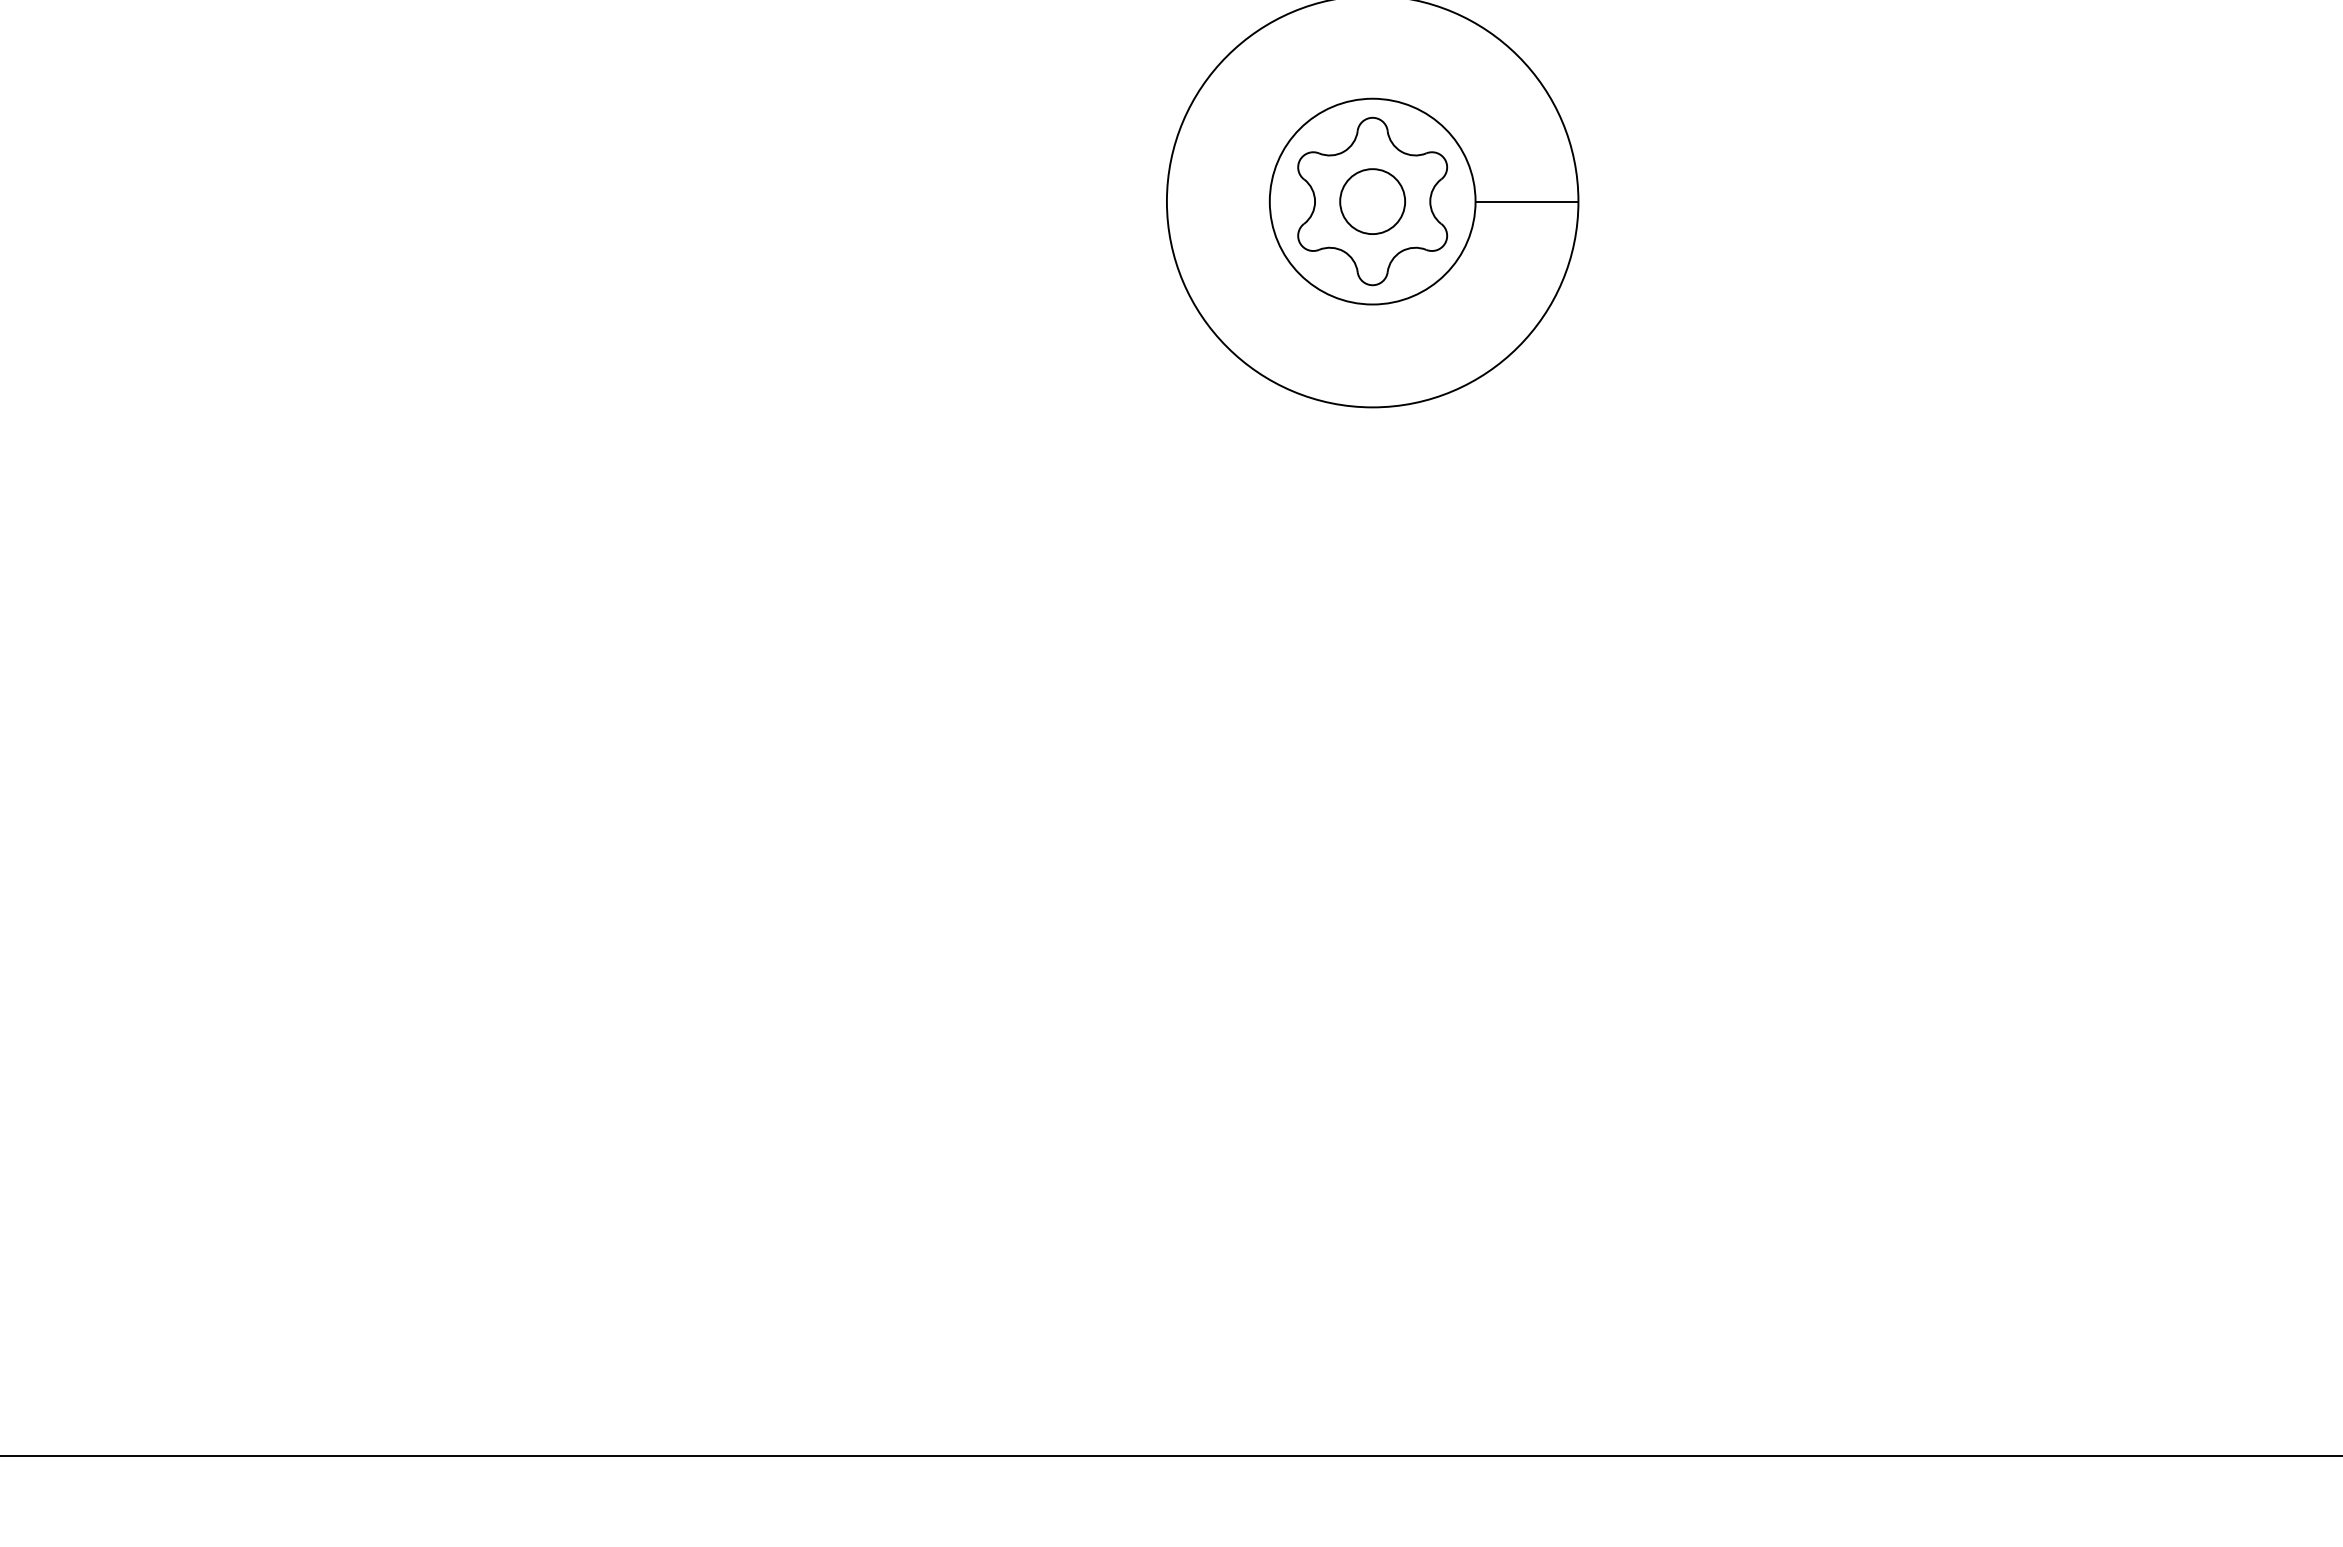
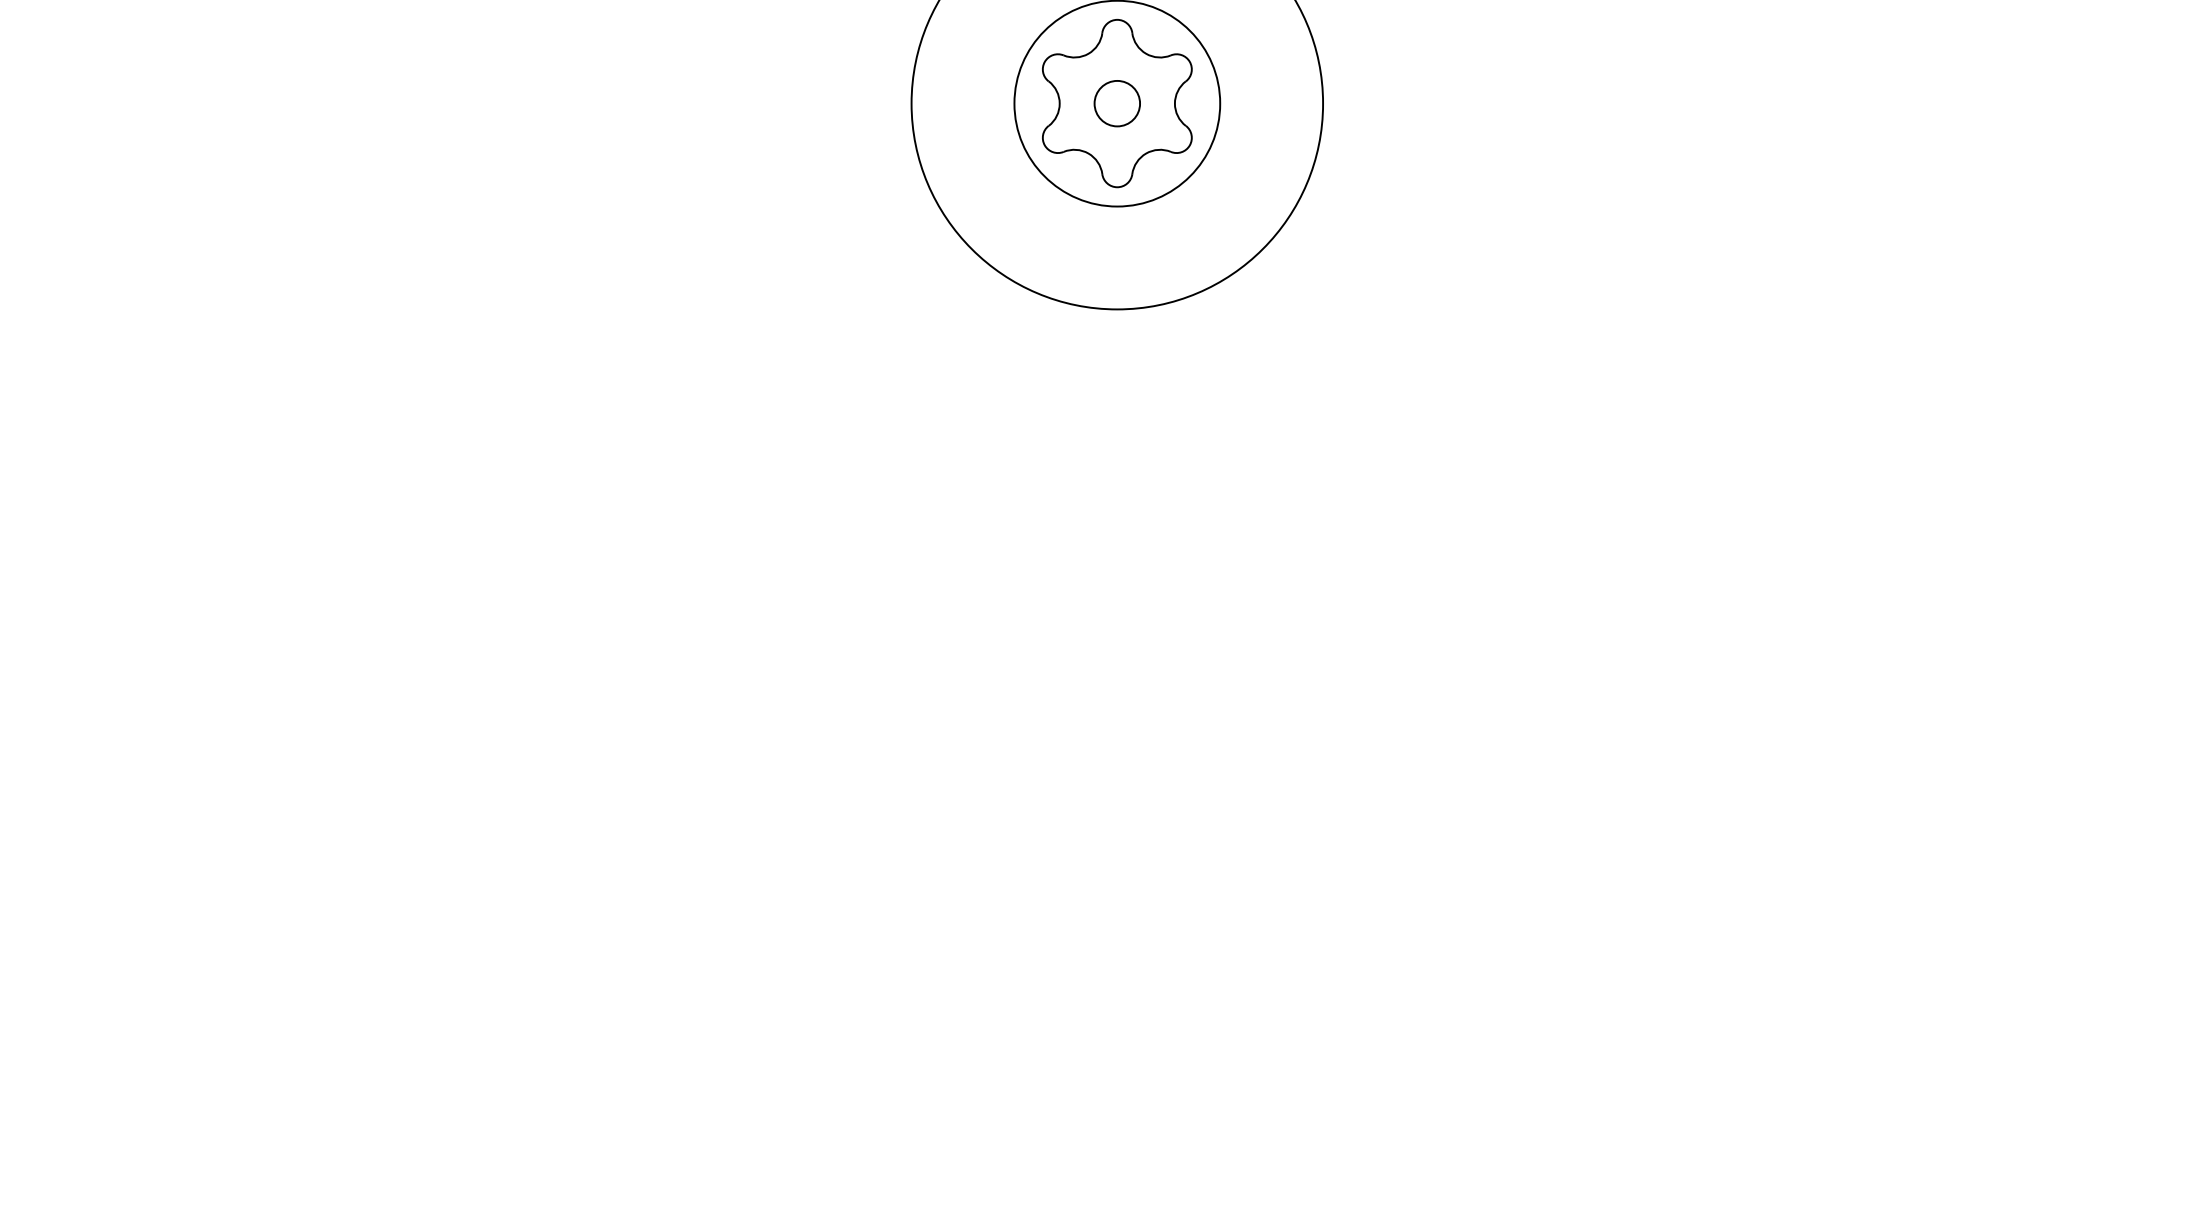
circle: (1372, 201) -> (1117, 103), size x0.7
line: (1526, 201) -> (1271, 103), removed

